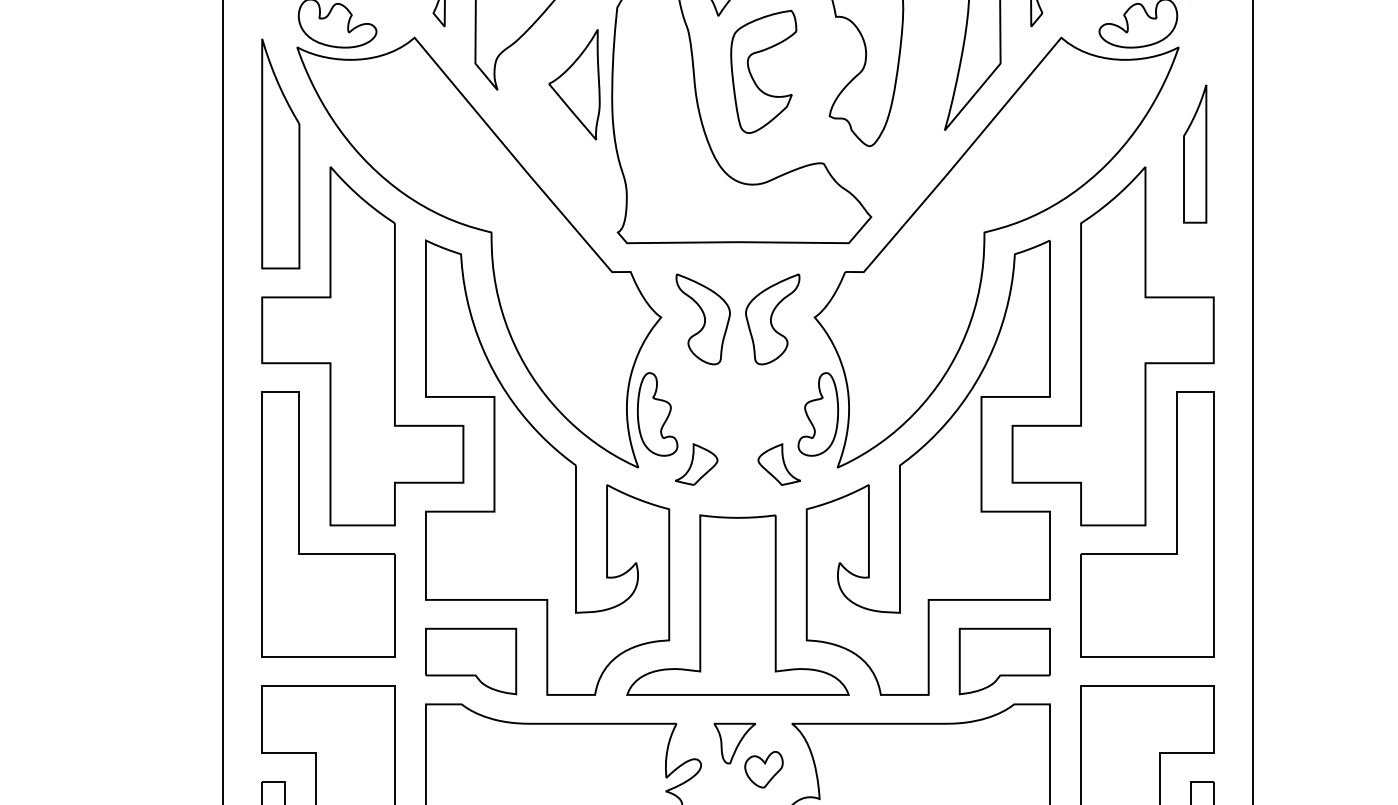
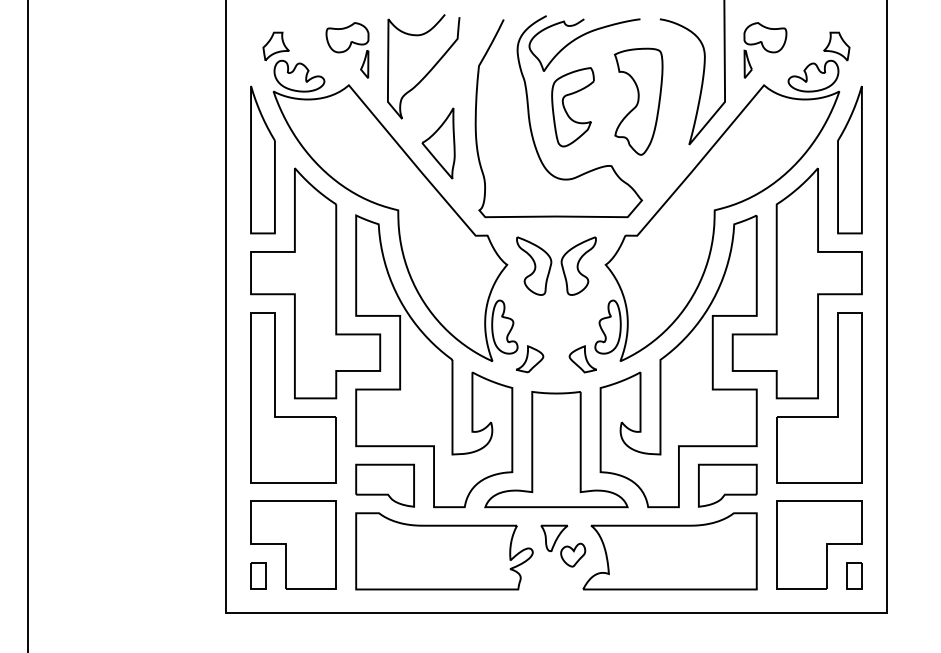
part: (574, 84) -> (438, 143), moved
part: (1194, 153) -> (849, 159), size x1.67

